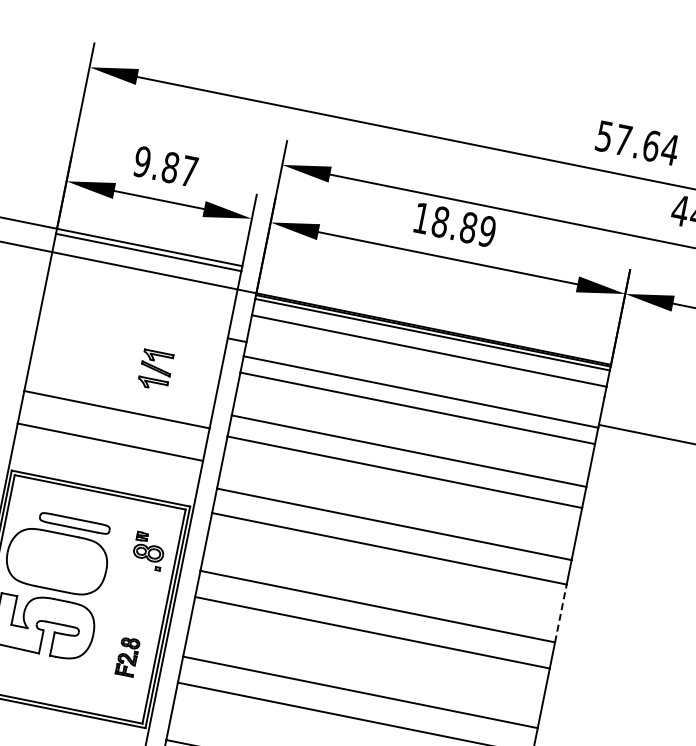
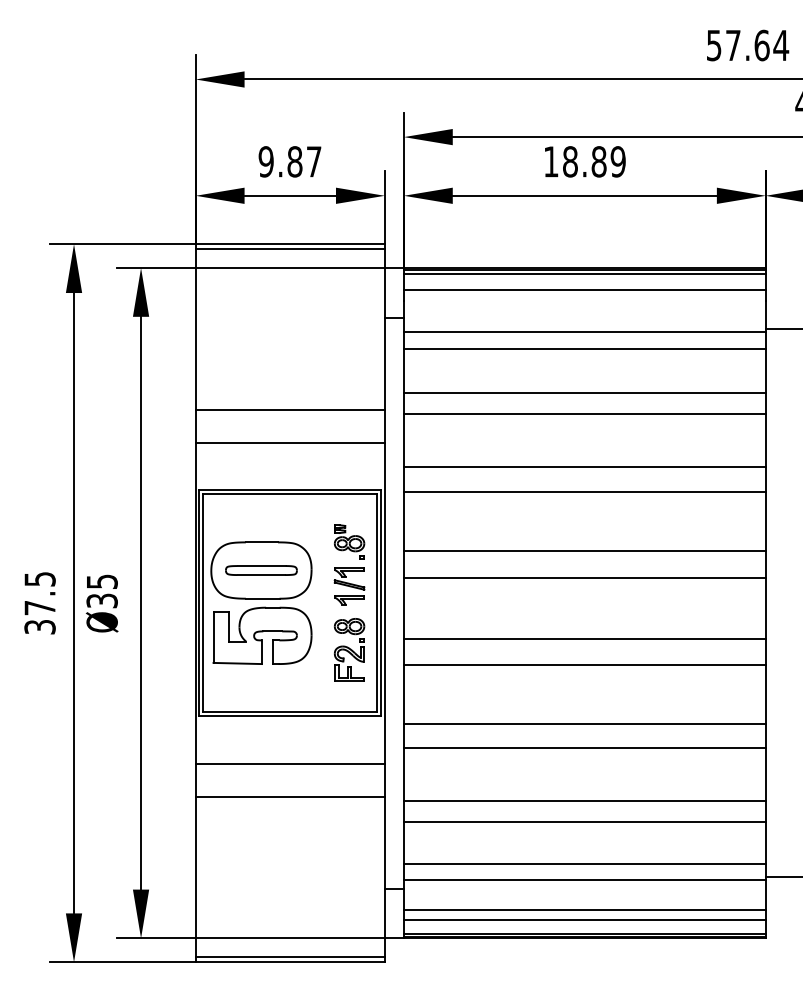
part: (155, 370) -> (349, 586), moved
part: (74, 523) -> (261, 570), moved
line: (560, 613) -> (765, 521), dashed -> solid
part: (127, 656) -> (349, 649), size x1.67

